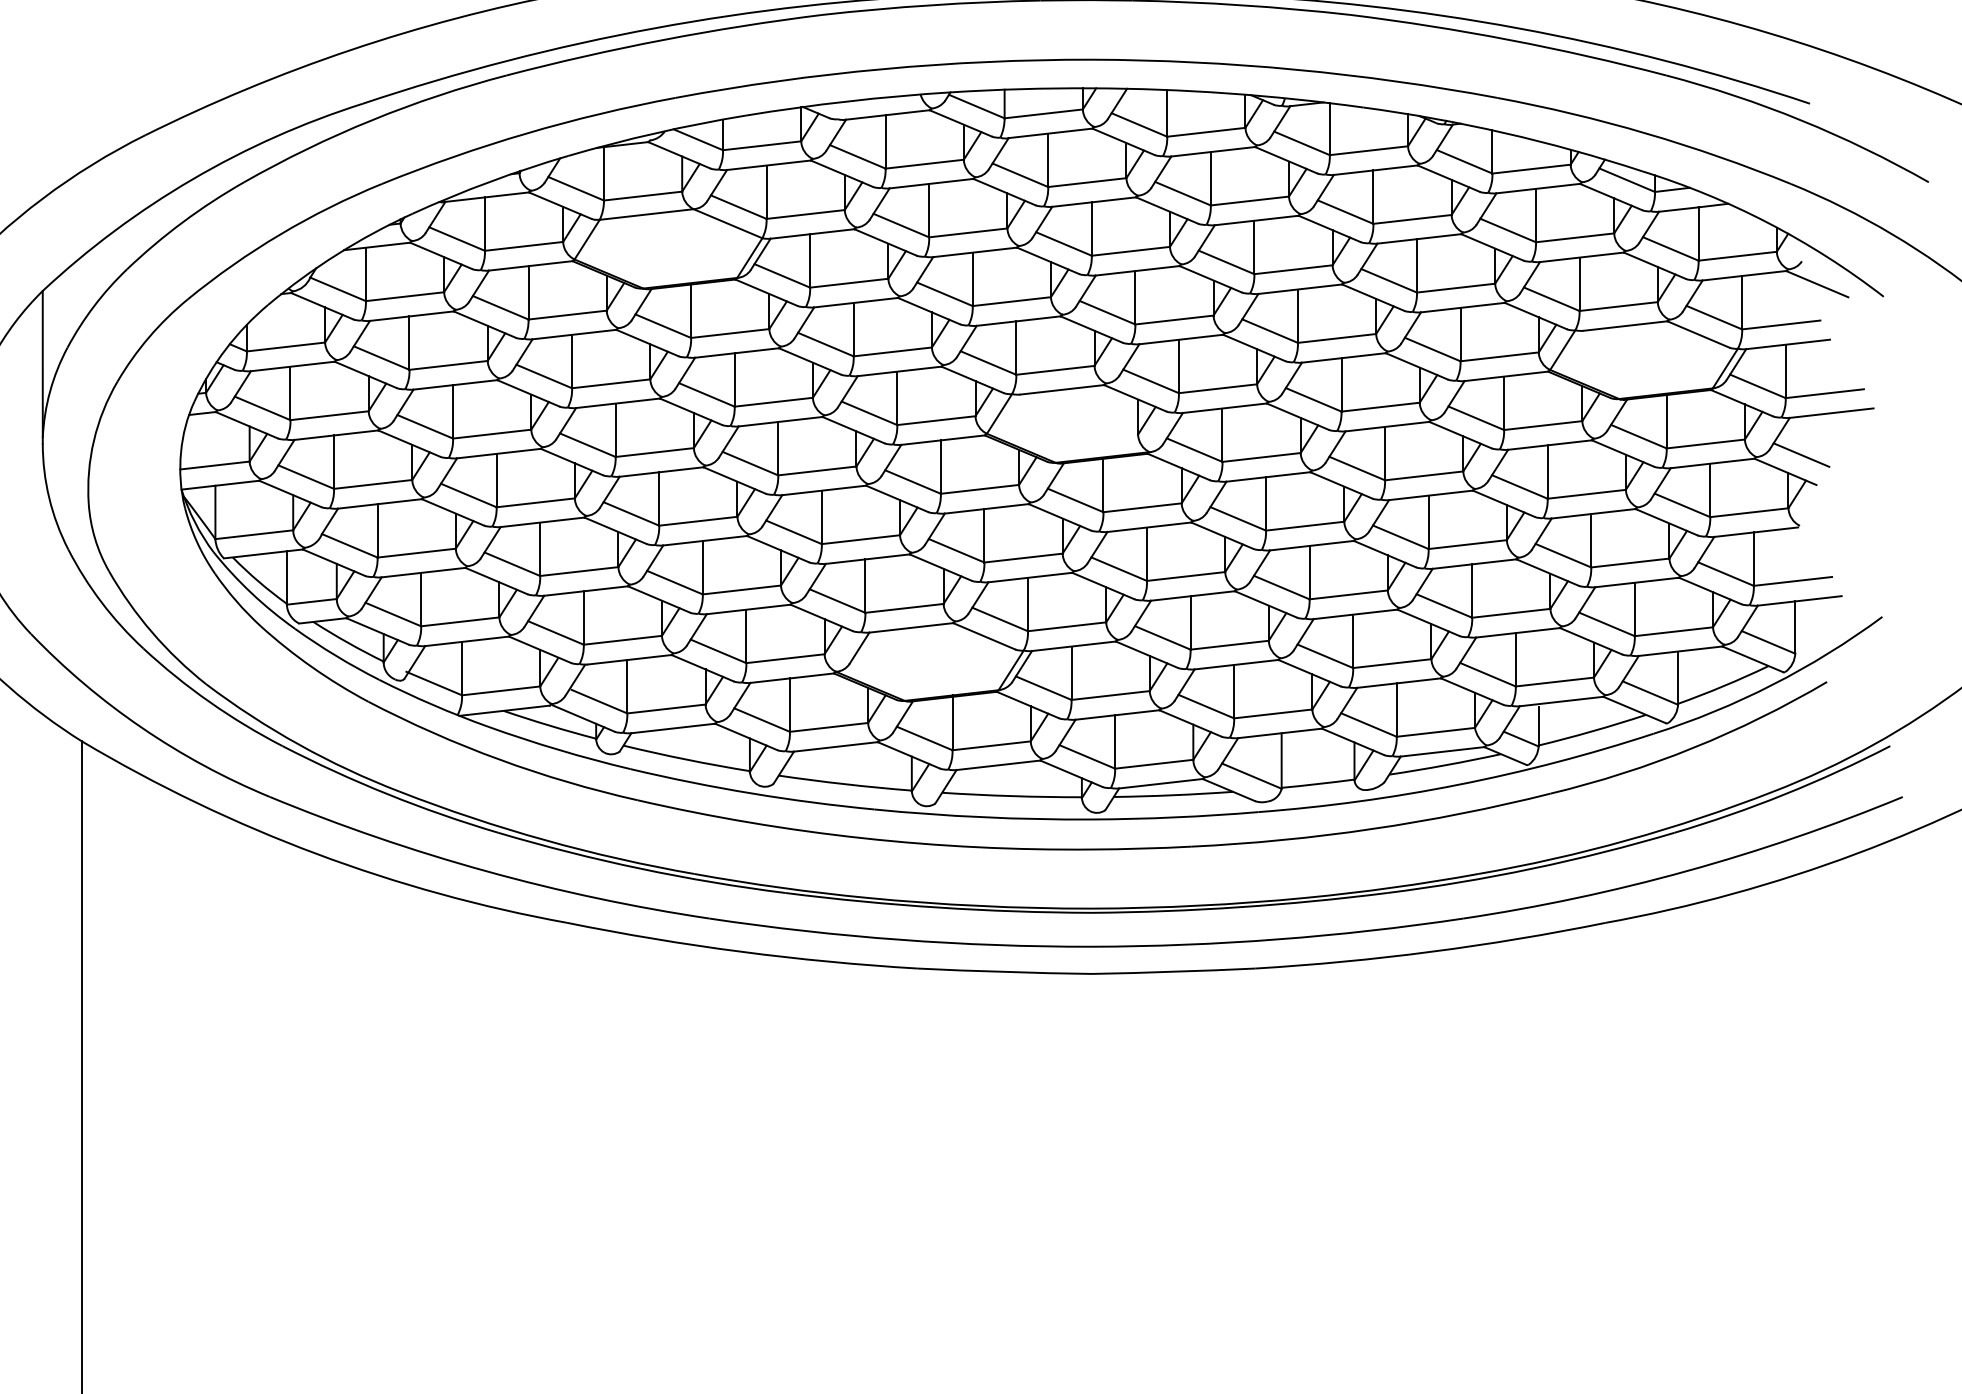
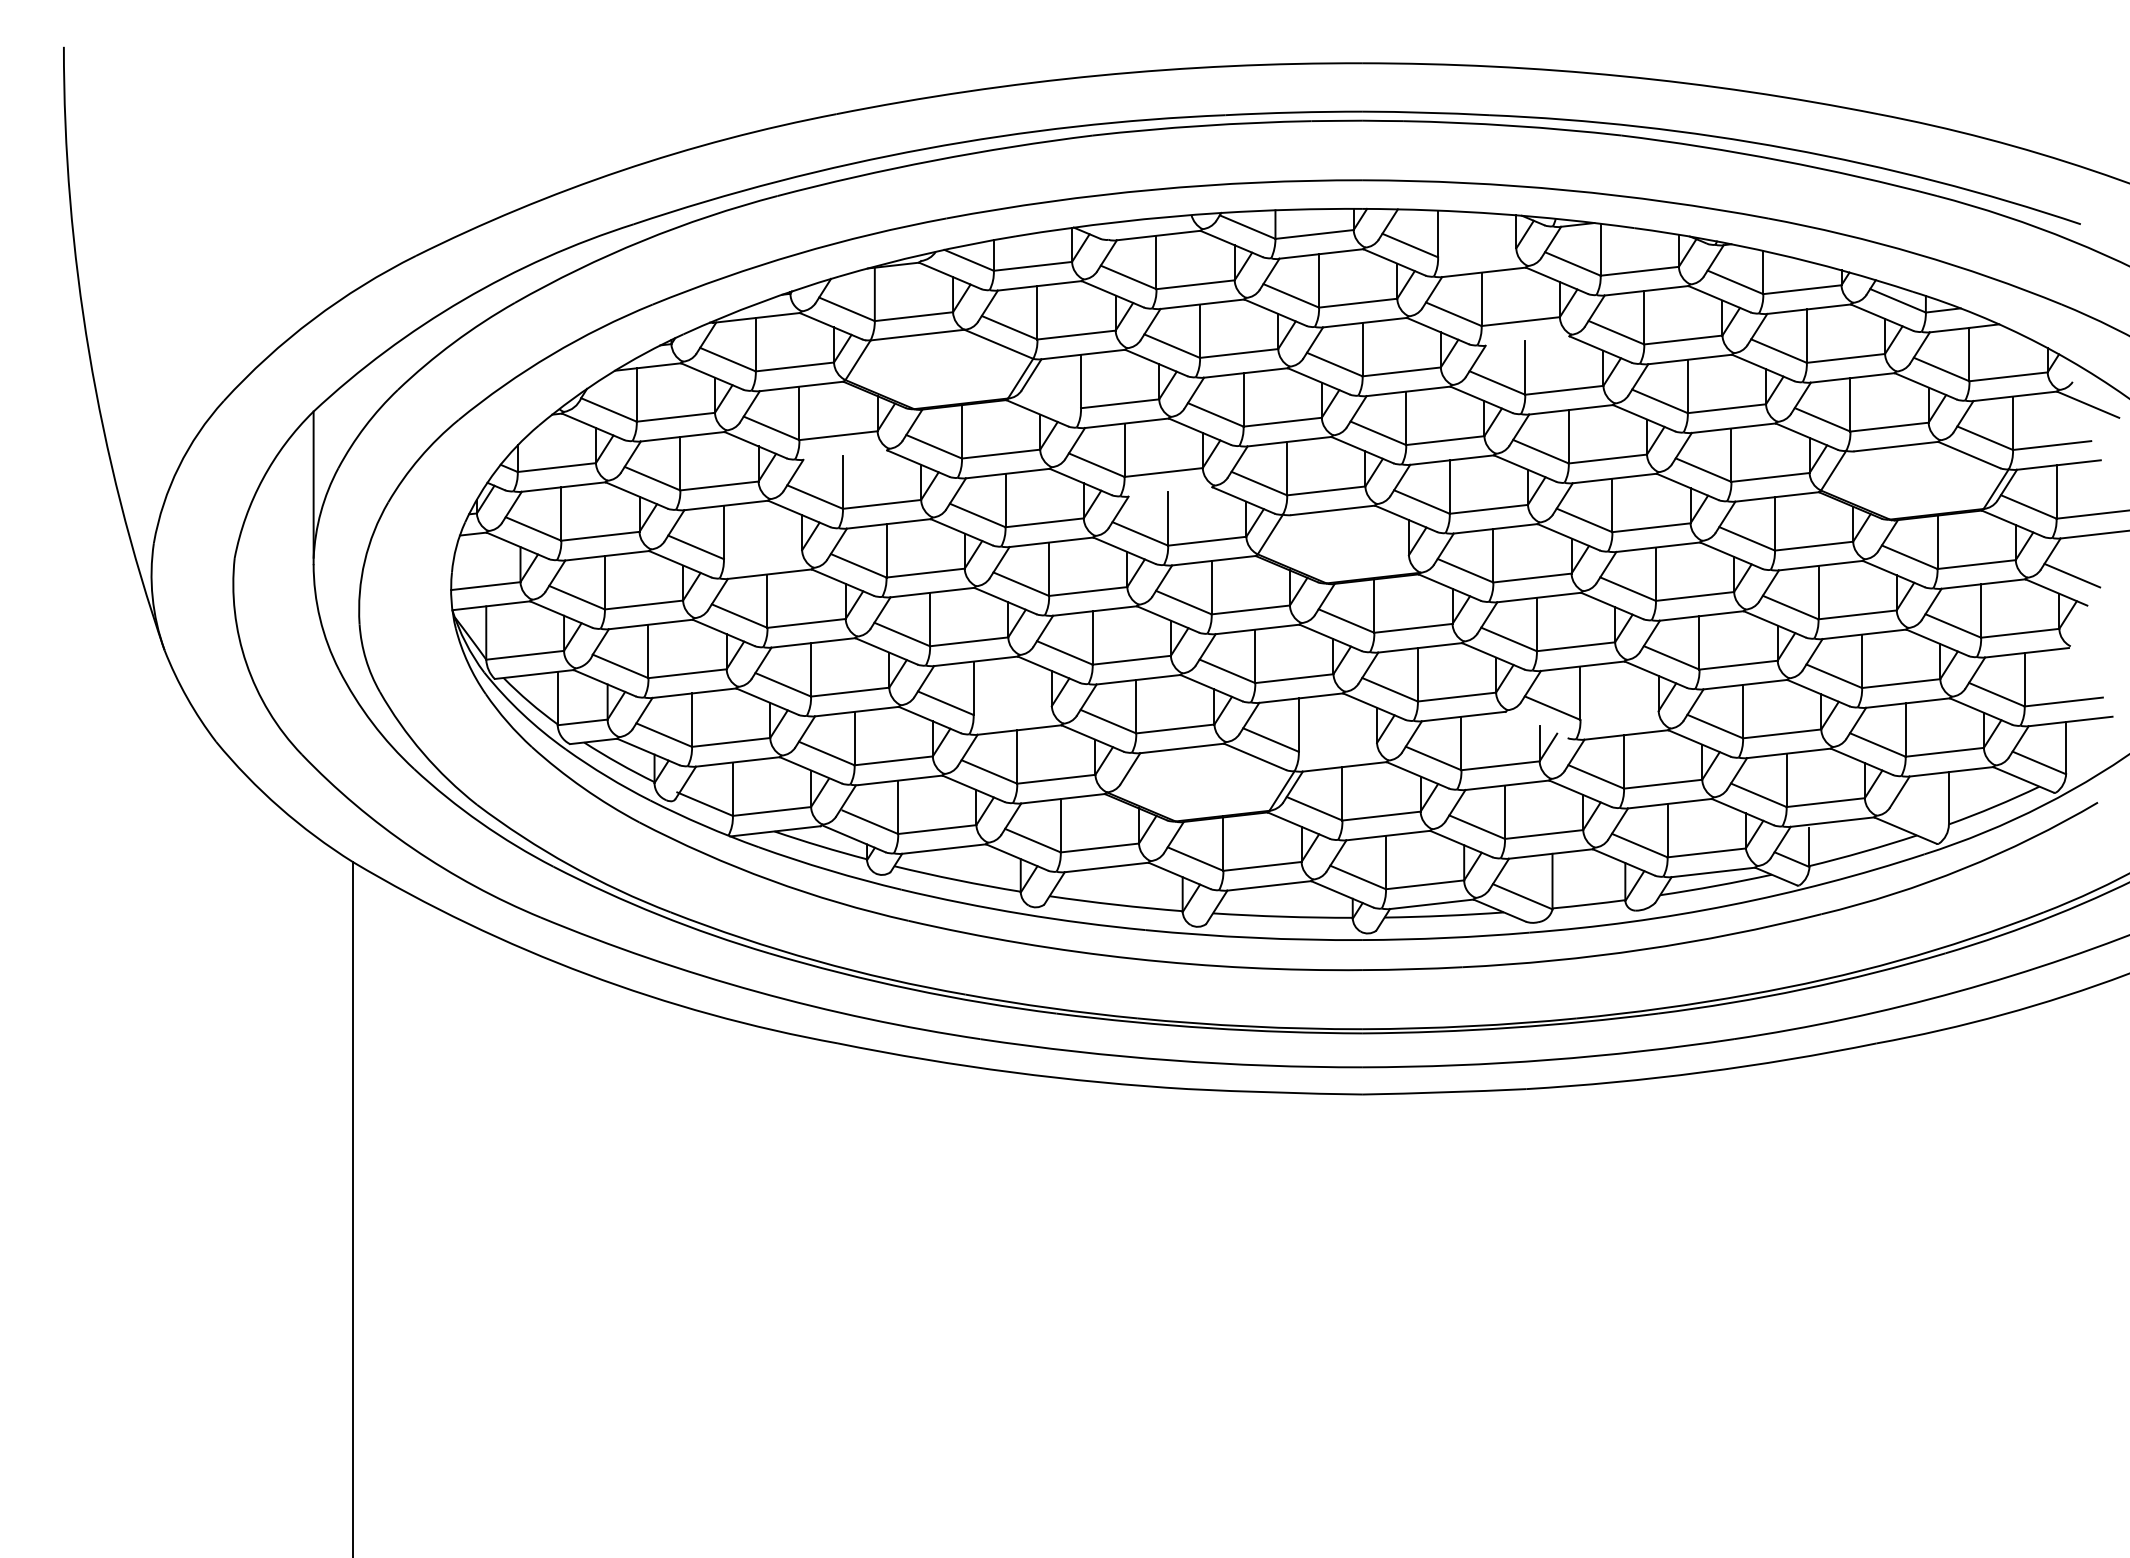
line: (1206, 131) -> (1477, 252), removed
line: (1256, 219) -> (1527, 340), removed
line: (781, 275) -> (1052, 396), removed
line: (574, 333) -> (845, 454), removed
line: (899, 370) -> (1170, 491), removed
line: (491, 433) -> (762, 554), removed
line: (741, 589) -> (1012, 710), removed
line: (1348, 594) -> (1619, 715), removed
line: (1265, 603) -> (1536, 724), removed
line: (1066, 625) -> (1337, 746), removed
line: (1649, 692) -> (1920, 813), removed

